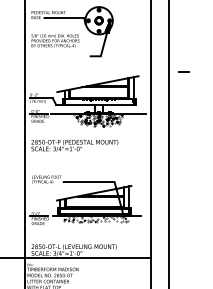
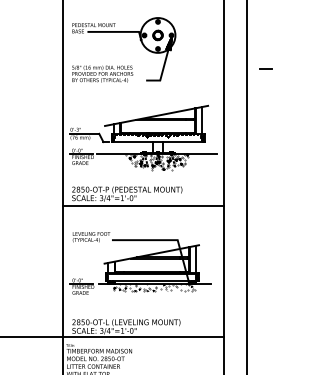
text: (55, 40) -> (102, 73), moved
line: (183, 71) -> (265, 68), moved
line: (87, 155) -> (143, 206), added

